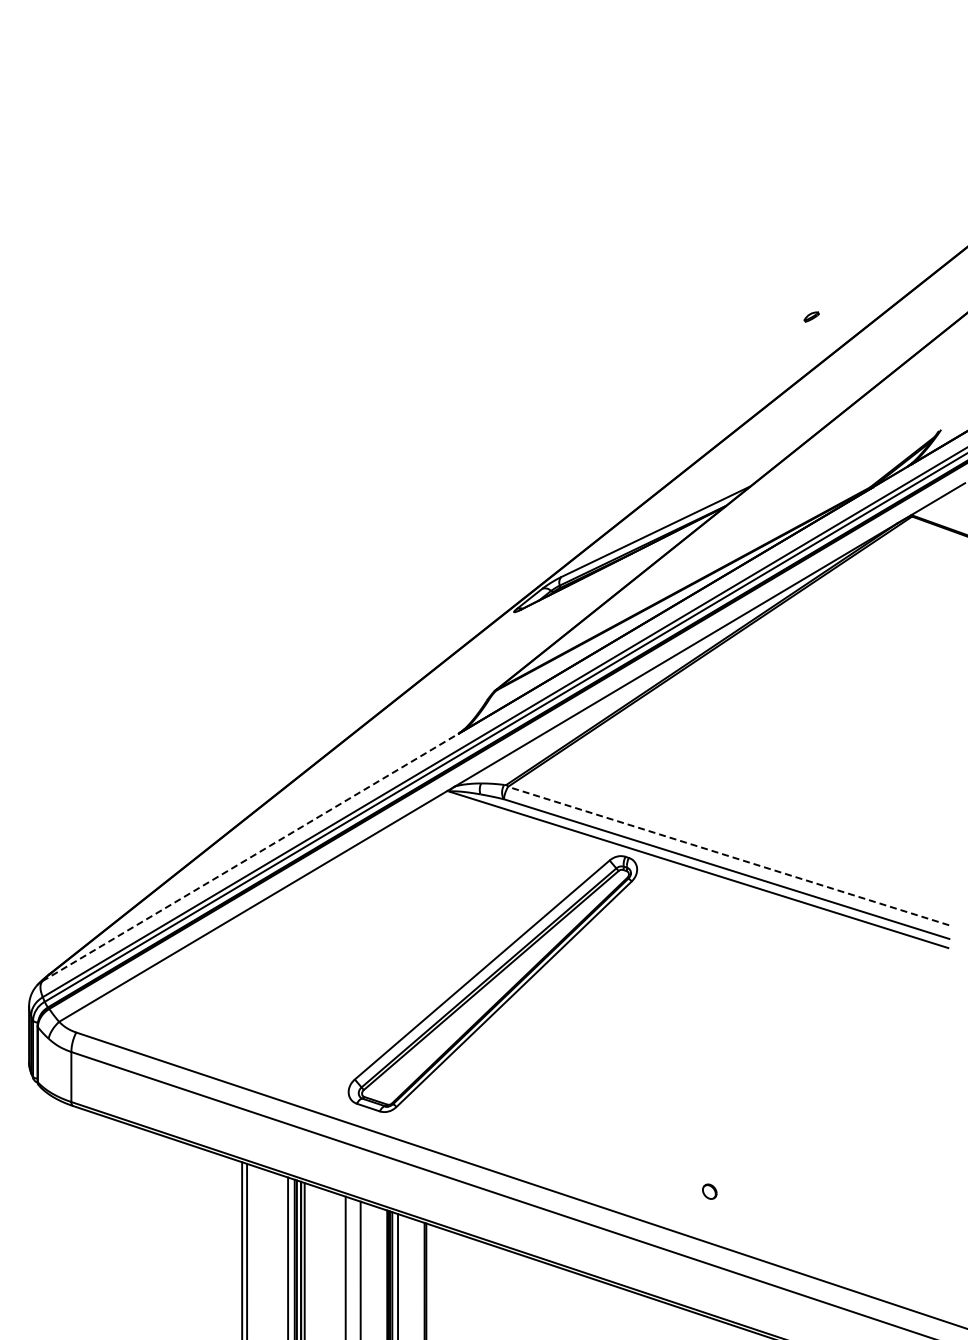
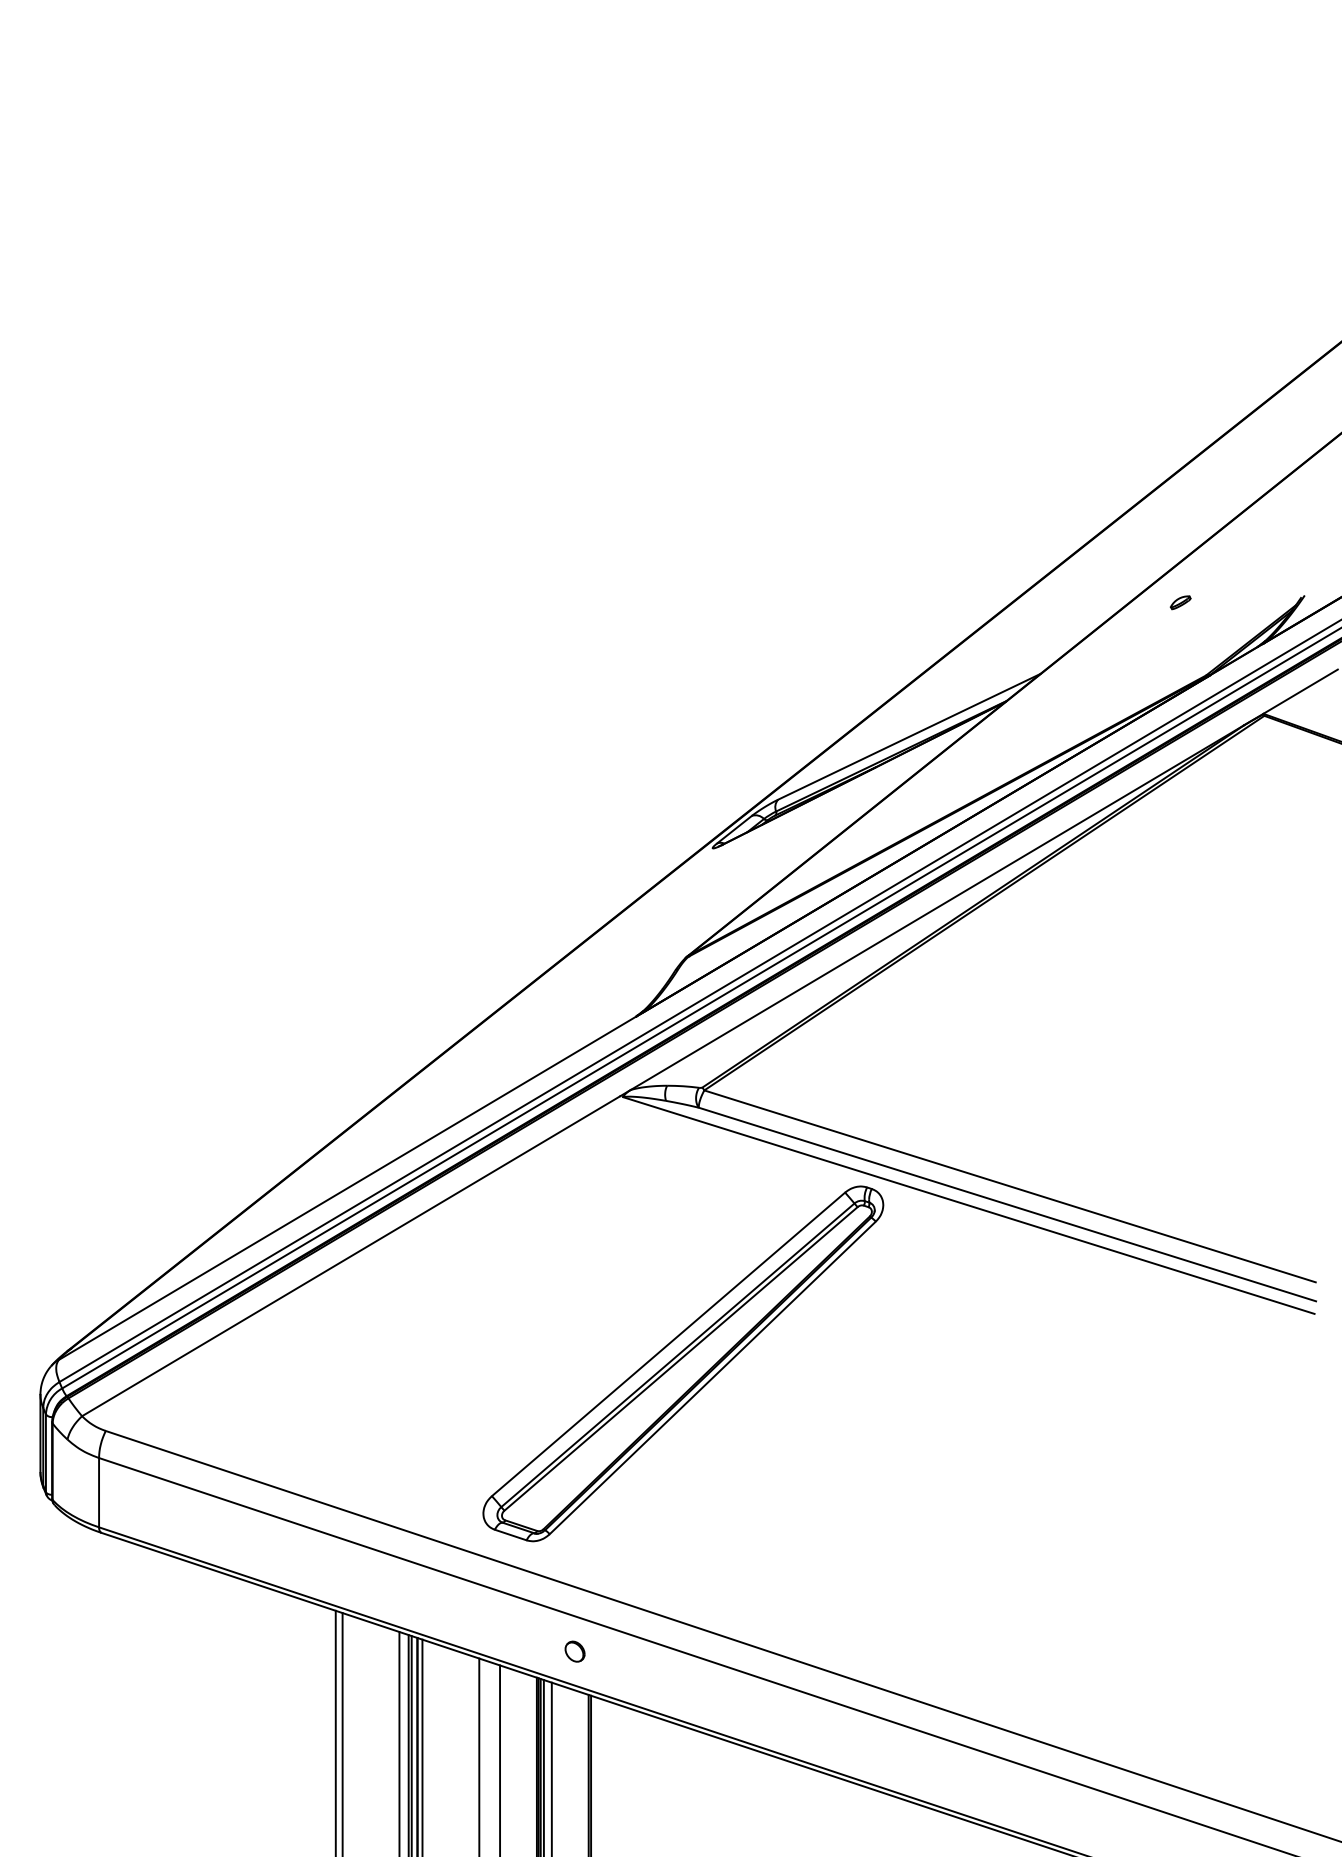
part: (811, 316) -> (1180, 602), moved
line: (728, 855) -> (1009, 1185), dashed -> solid
line: (251, 857) -> (348, 1188), dashed -> solid
part: (709, 1191) -> (574, 1651), moved

